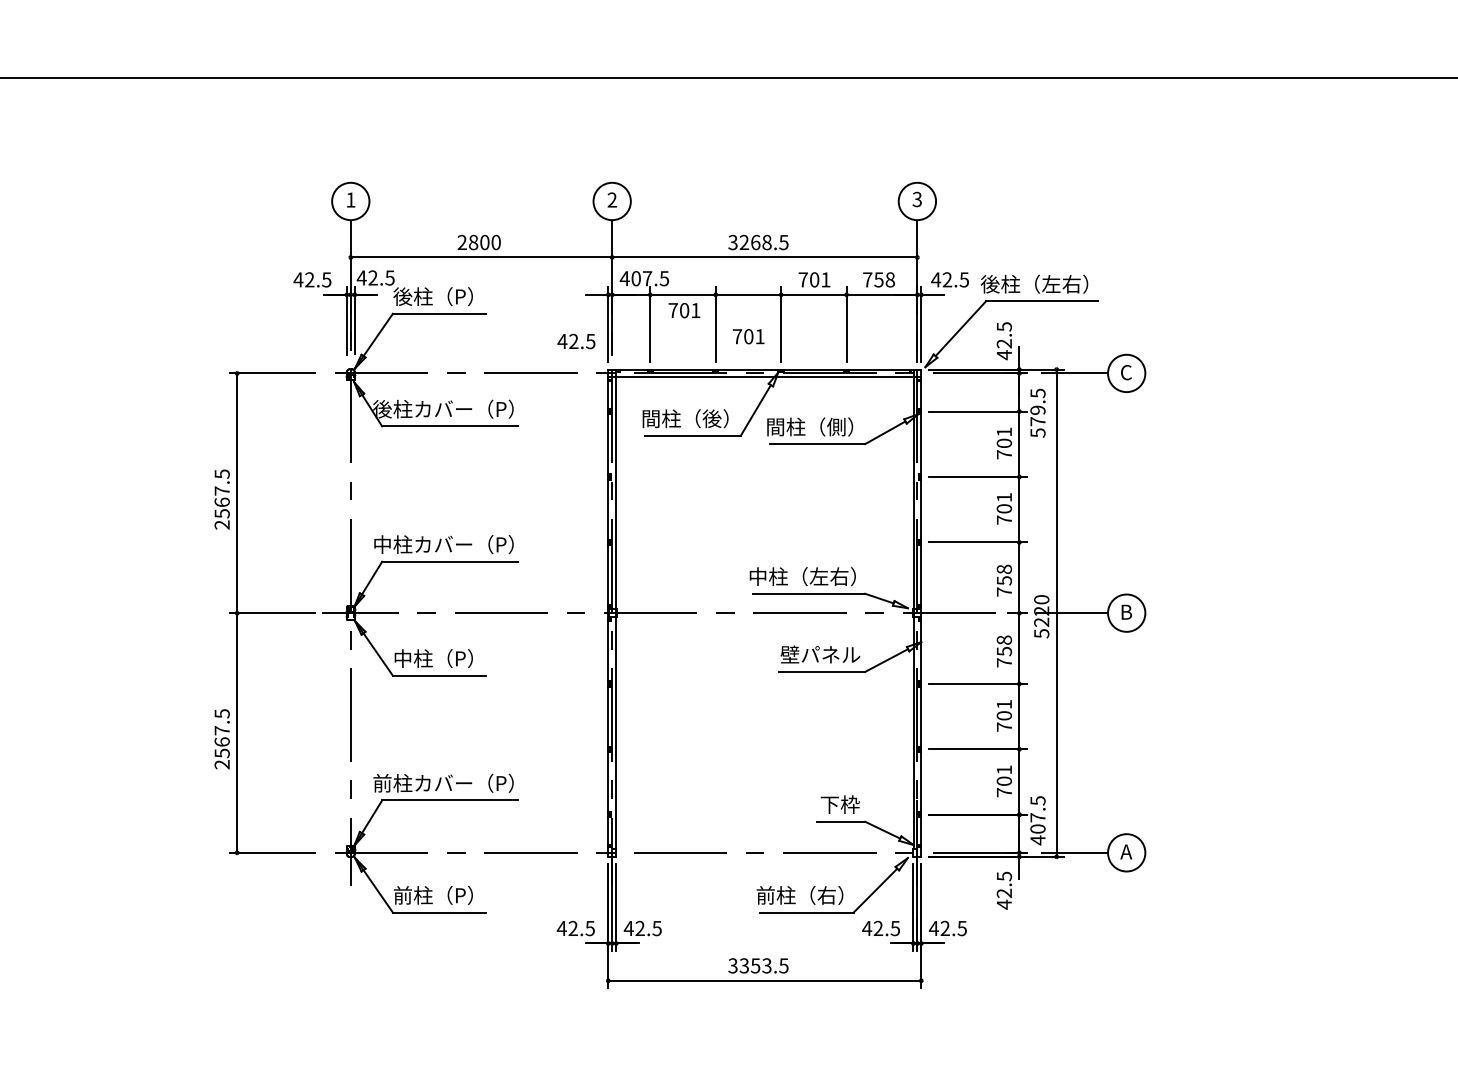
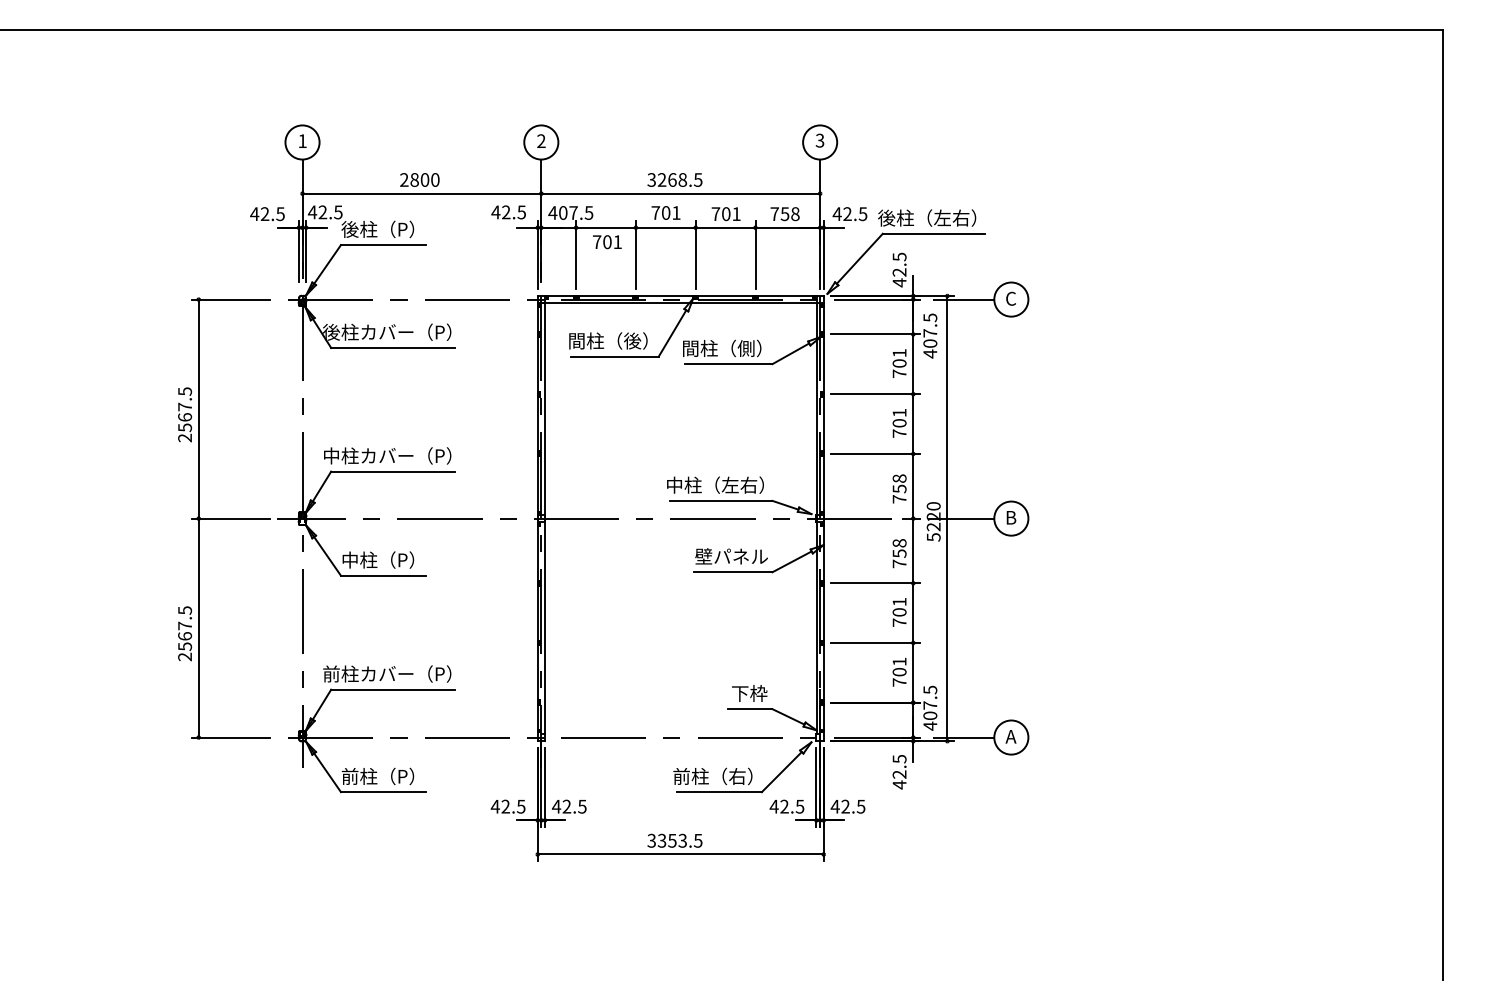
text: (748, 336) -> (665, 212), moved
text: (576, 341) -> (508, 212), moved
text: (1038, 421) -> (930, 343), 579.5 -> 407.5

